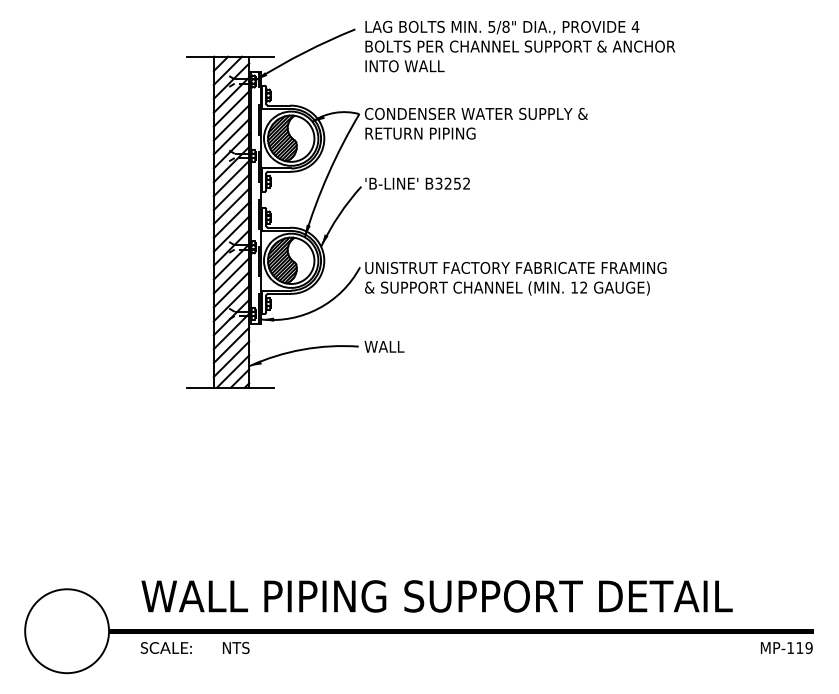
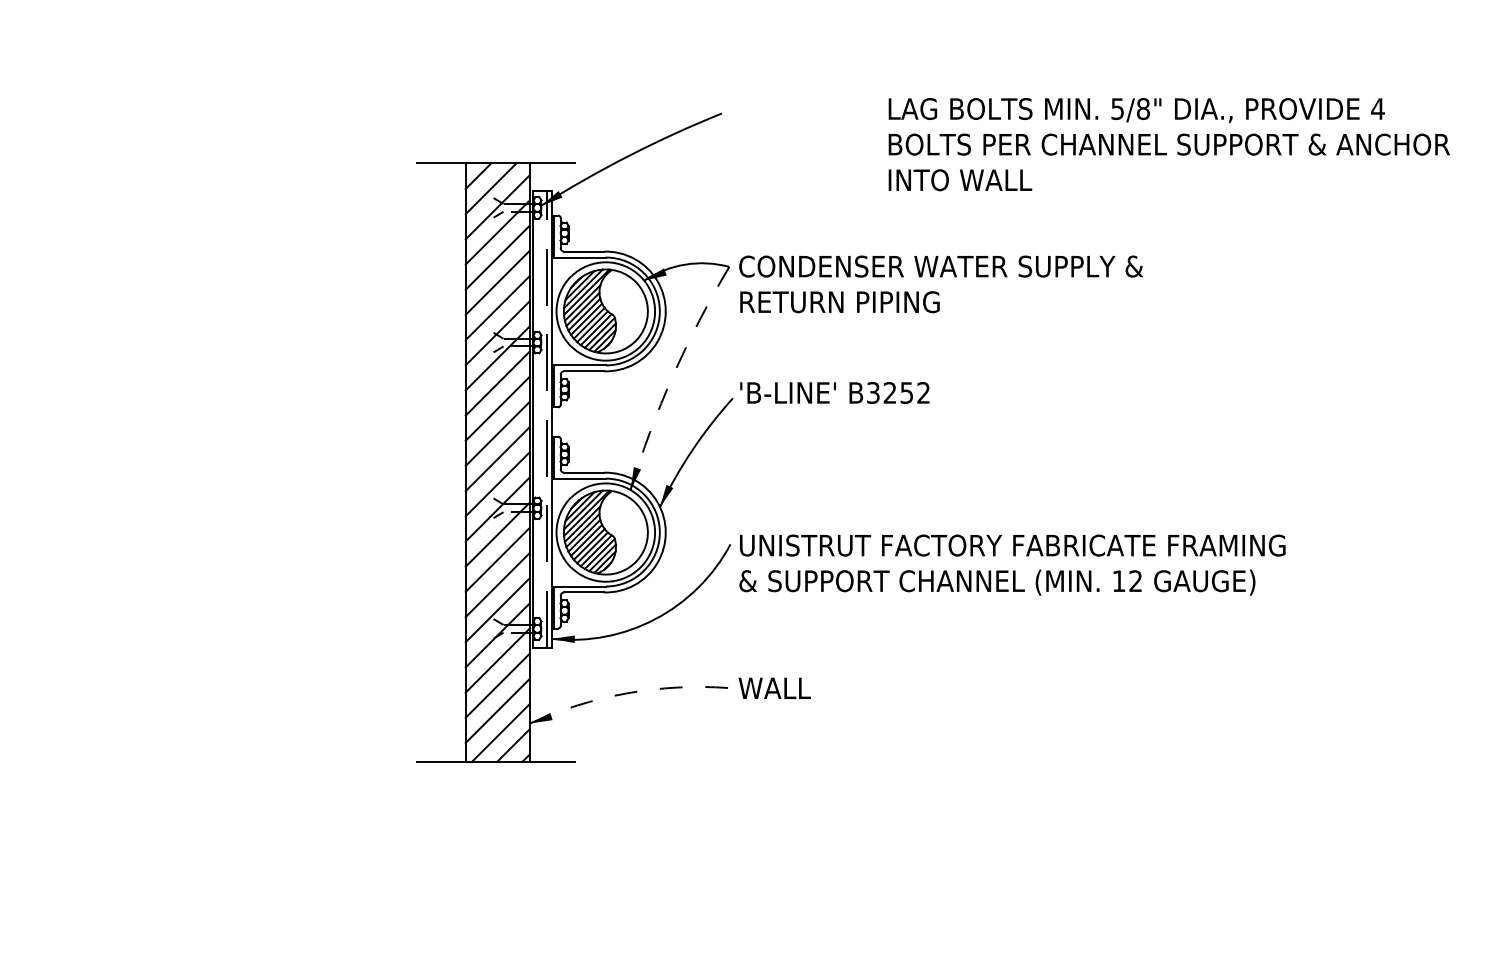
text: (520, 46) -> (1169, 144), moved
arc: (328, 174) -> (673, 376), solid -> dashed
arc: (302, 349) -> (626, 693), solid -> dashed

